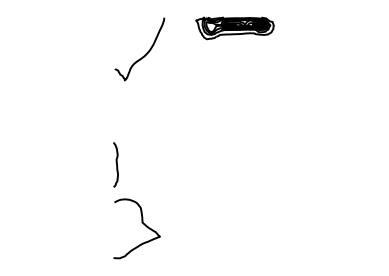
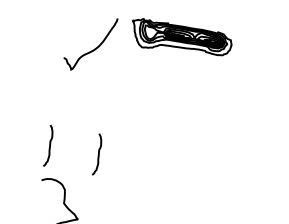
part: (234, 28) -> (180, 39), size x1.4
curve: (169, 164) -> (98, 154), added

